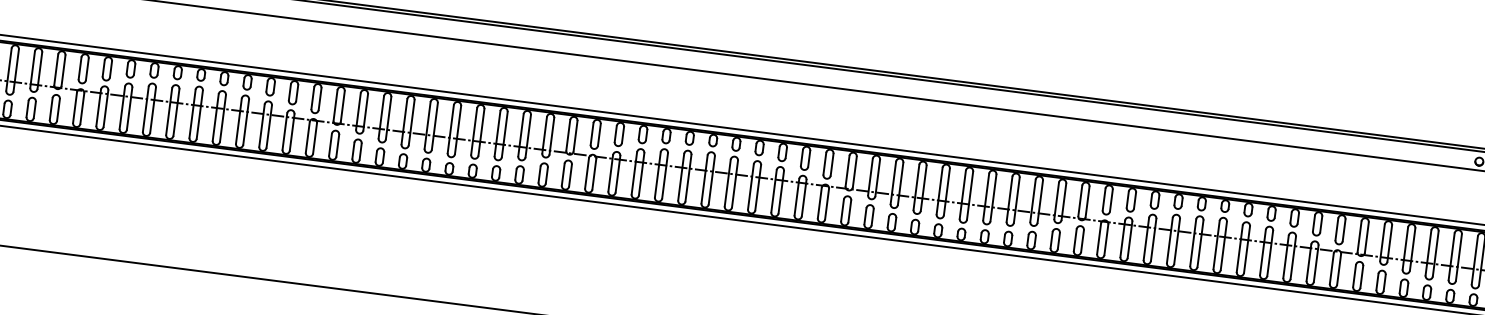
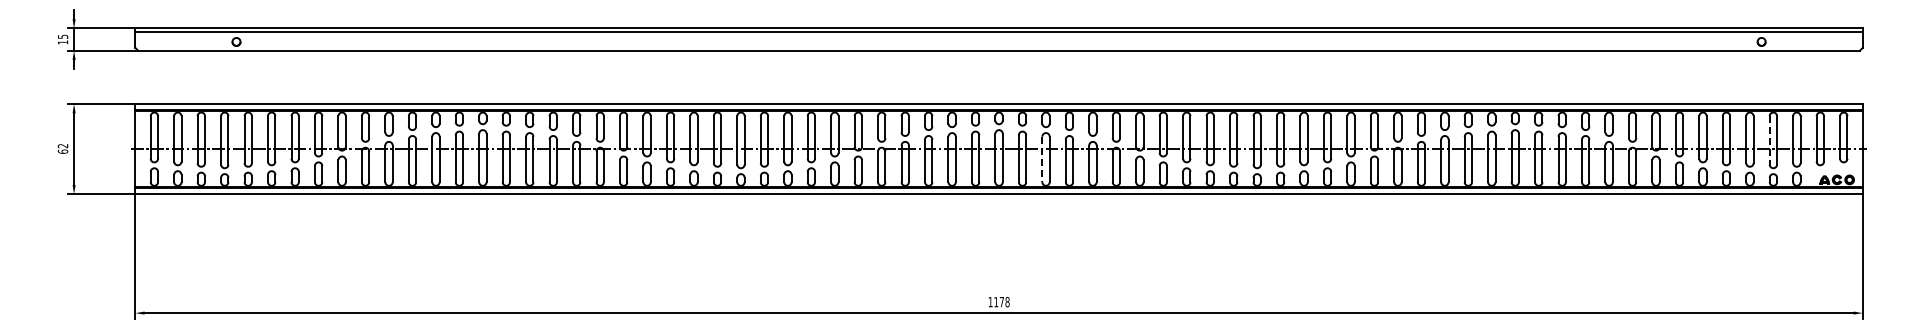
line: (751, 186) -> (1042, 159), solid -> dashed
line: (1474, 260) -> (1769, 140), solid -> dashed

